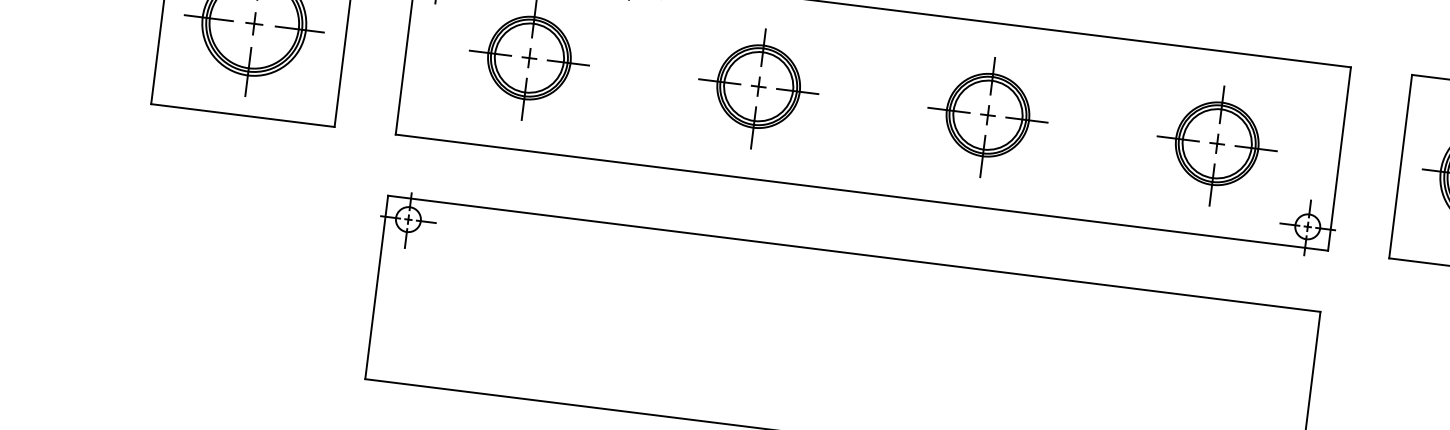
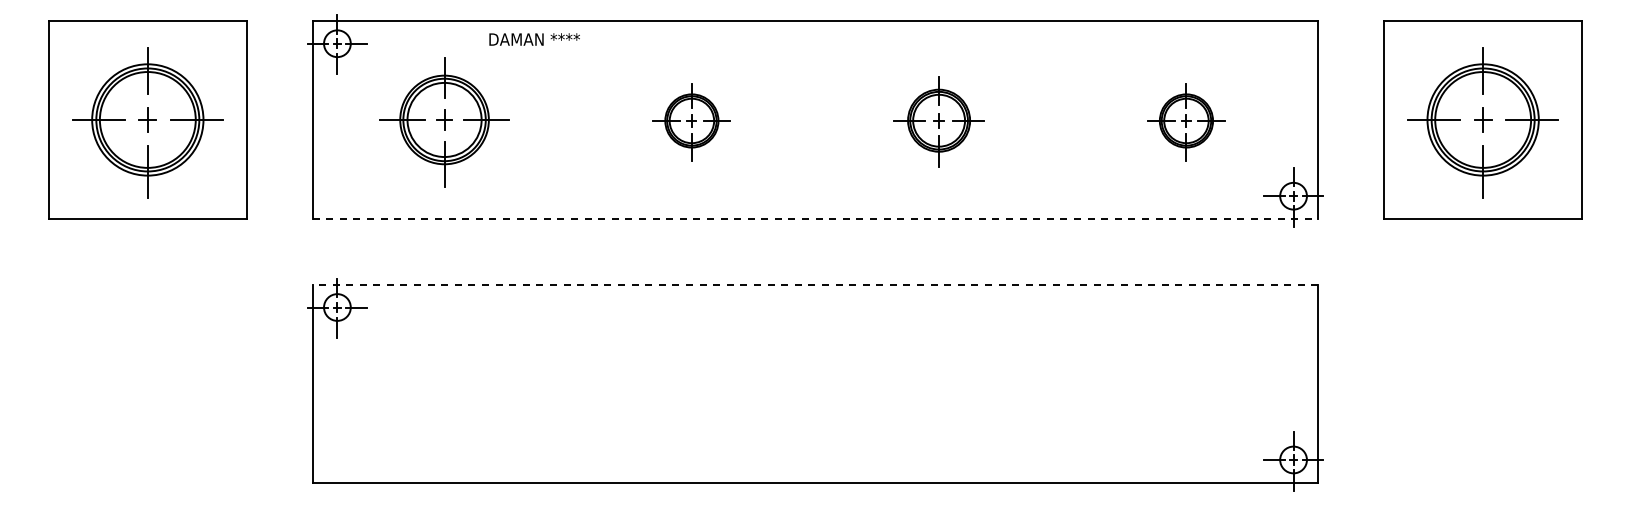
part: (758, 88) -> (691, 122), size x0.6
part: (987, 117) -> (938, 122), size x0.7
part: (1217, 146) -> (1186, 122), size x0.6
line: (861, 192) -> (815, 218), solid -> dashed
line: (854, 253) -> (815, 284), solid -> dashed

